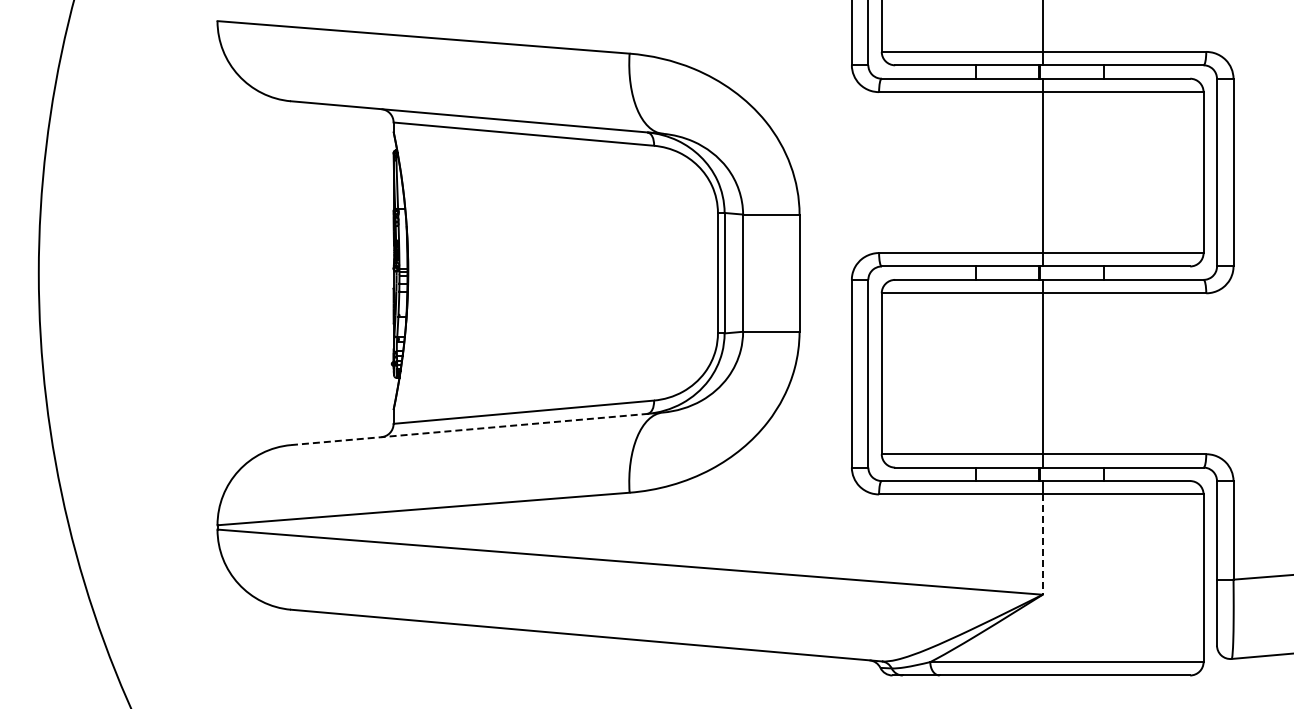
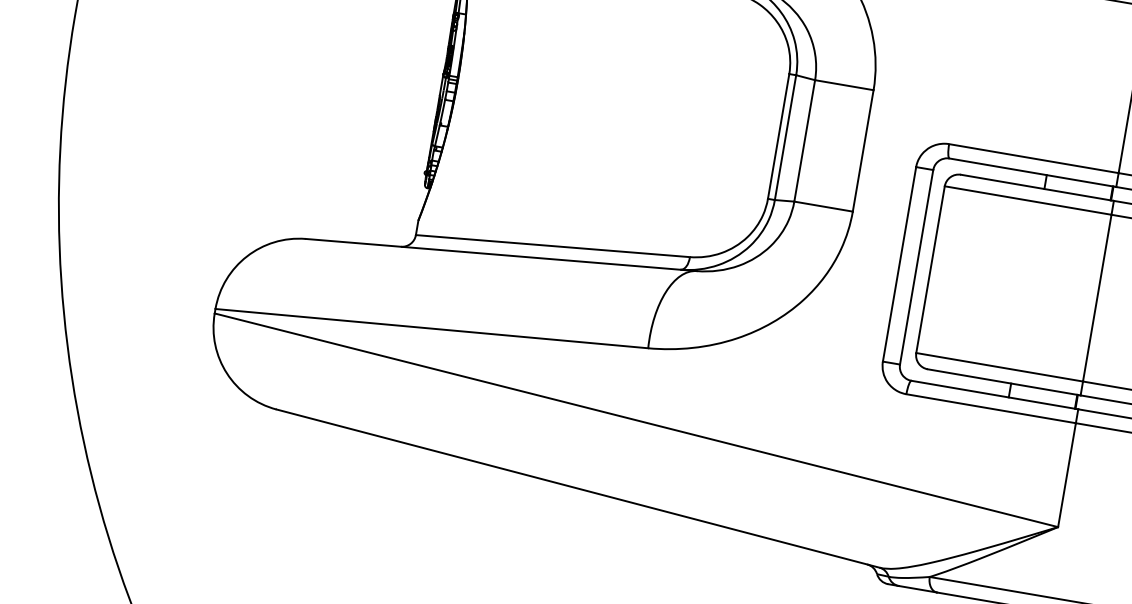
line: (476, 428) -> (500, 254), dashed -> solid
line: (1042, 545) -> (1066, 476), dashed -> solid

